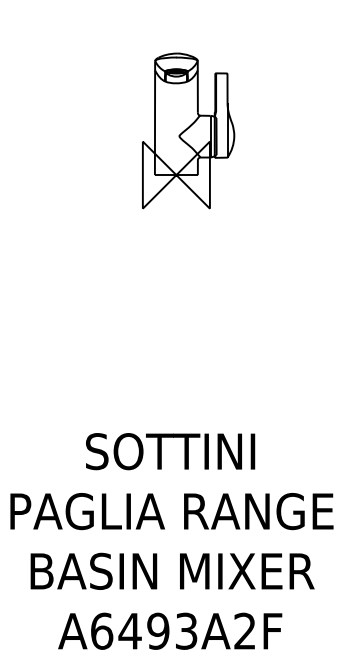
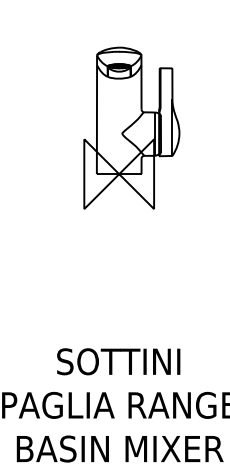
part: (188, 130) -> (131, 127), size x1.43

